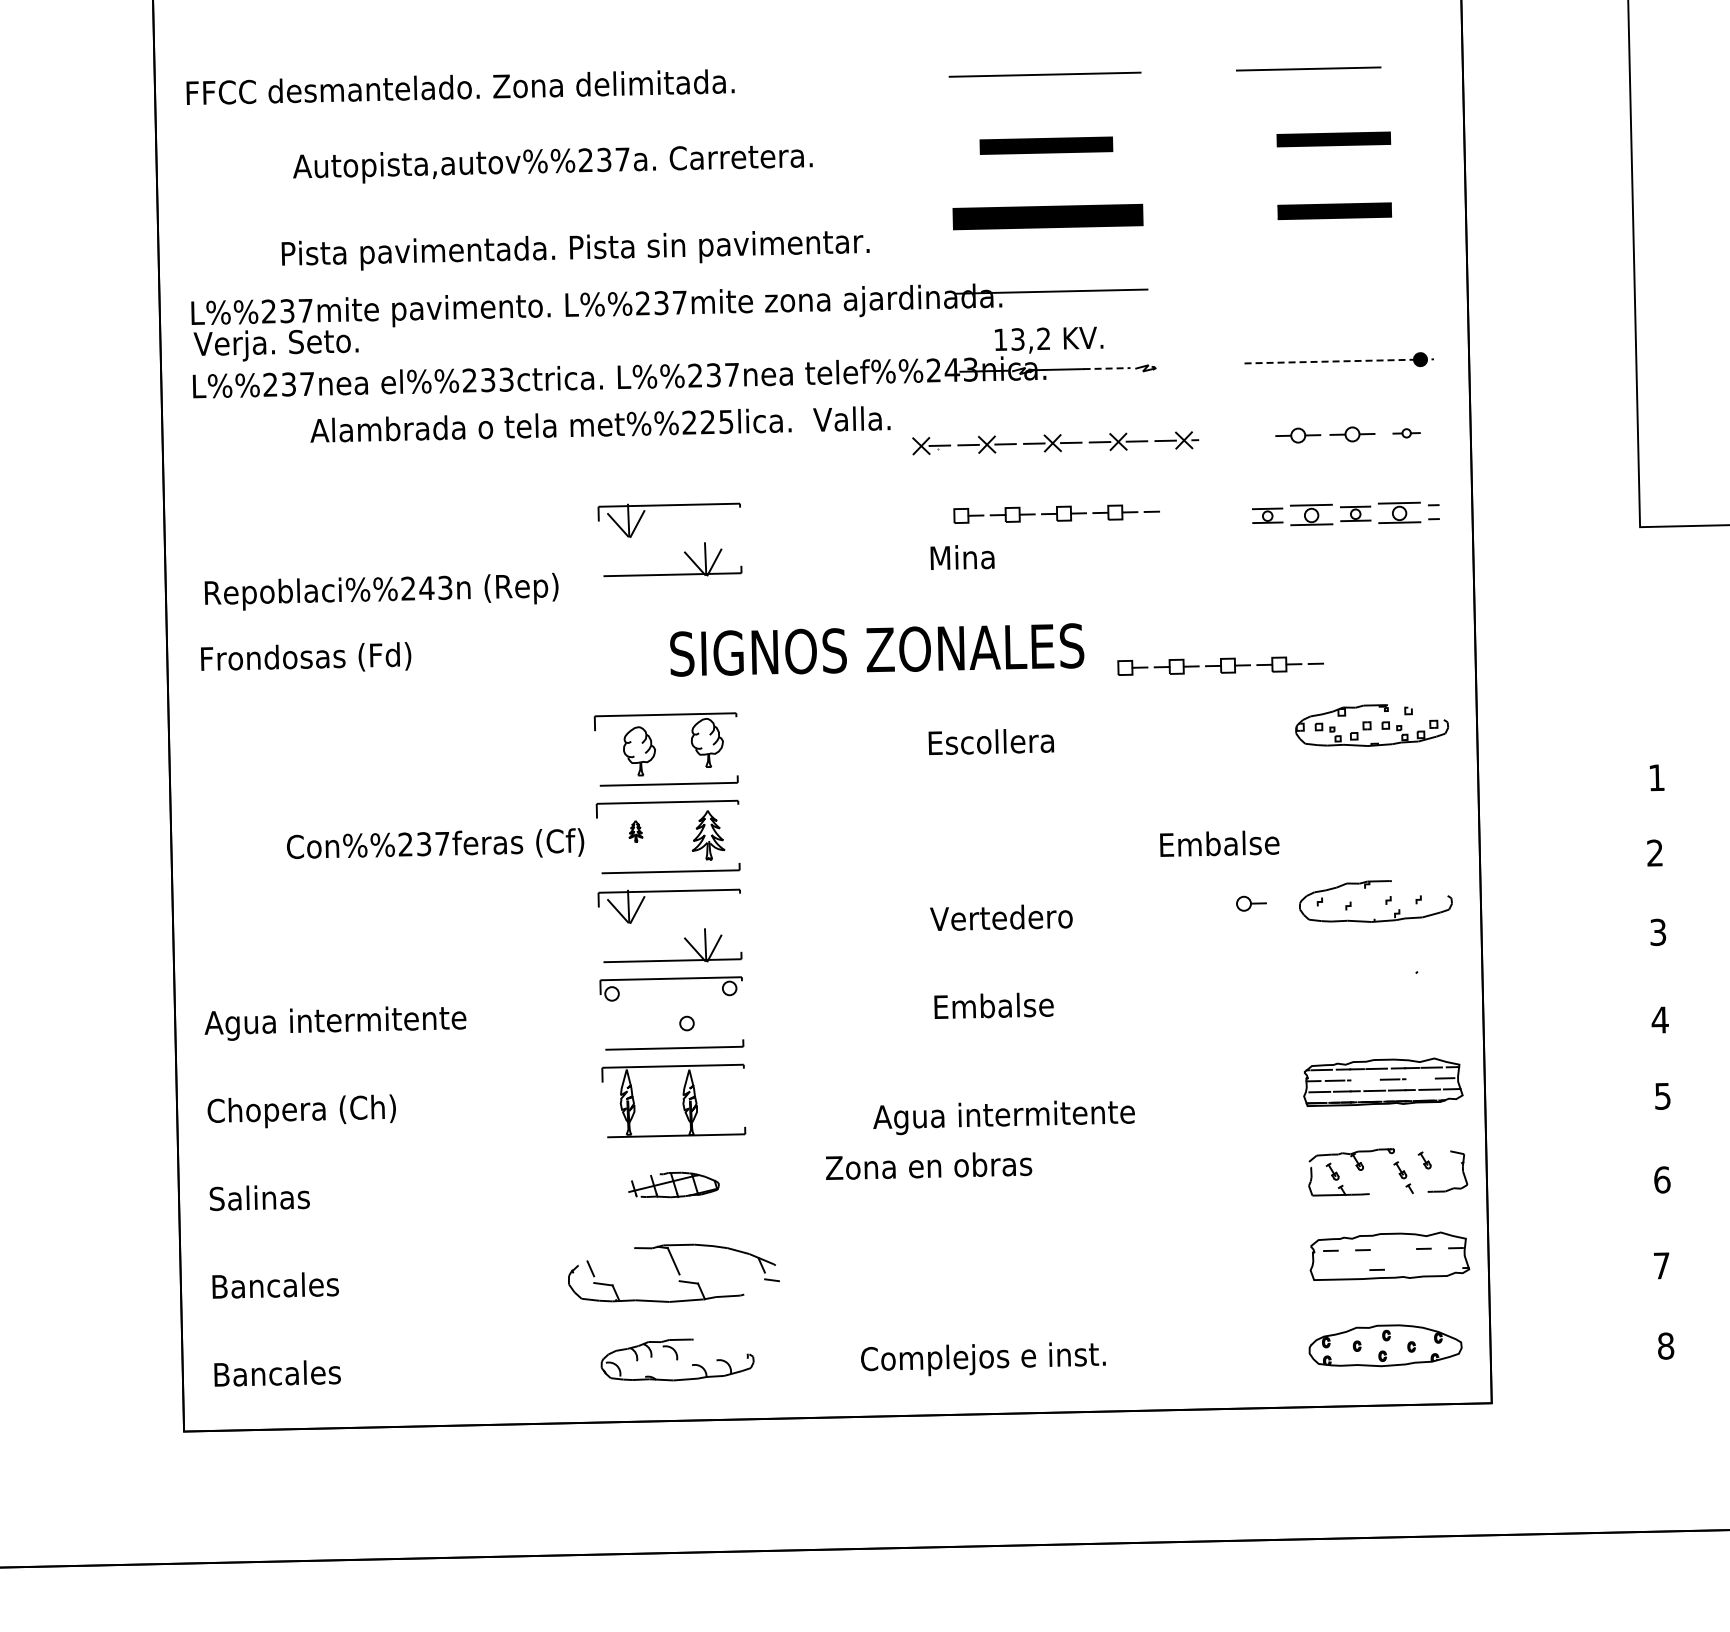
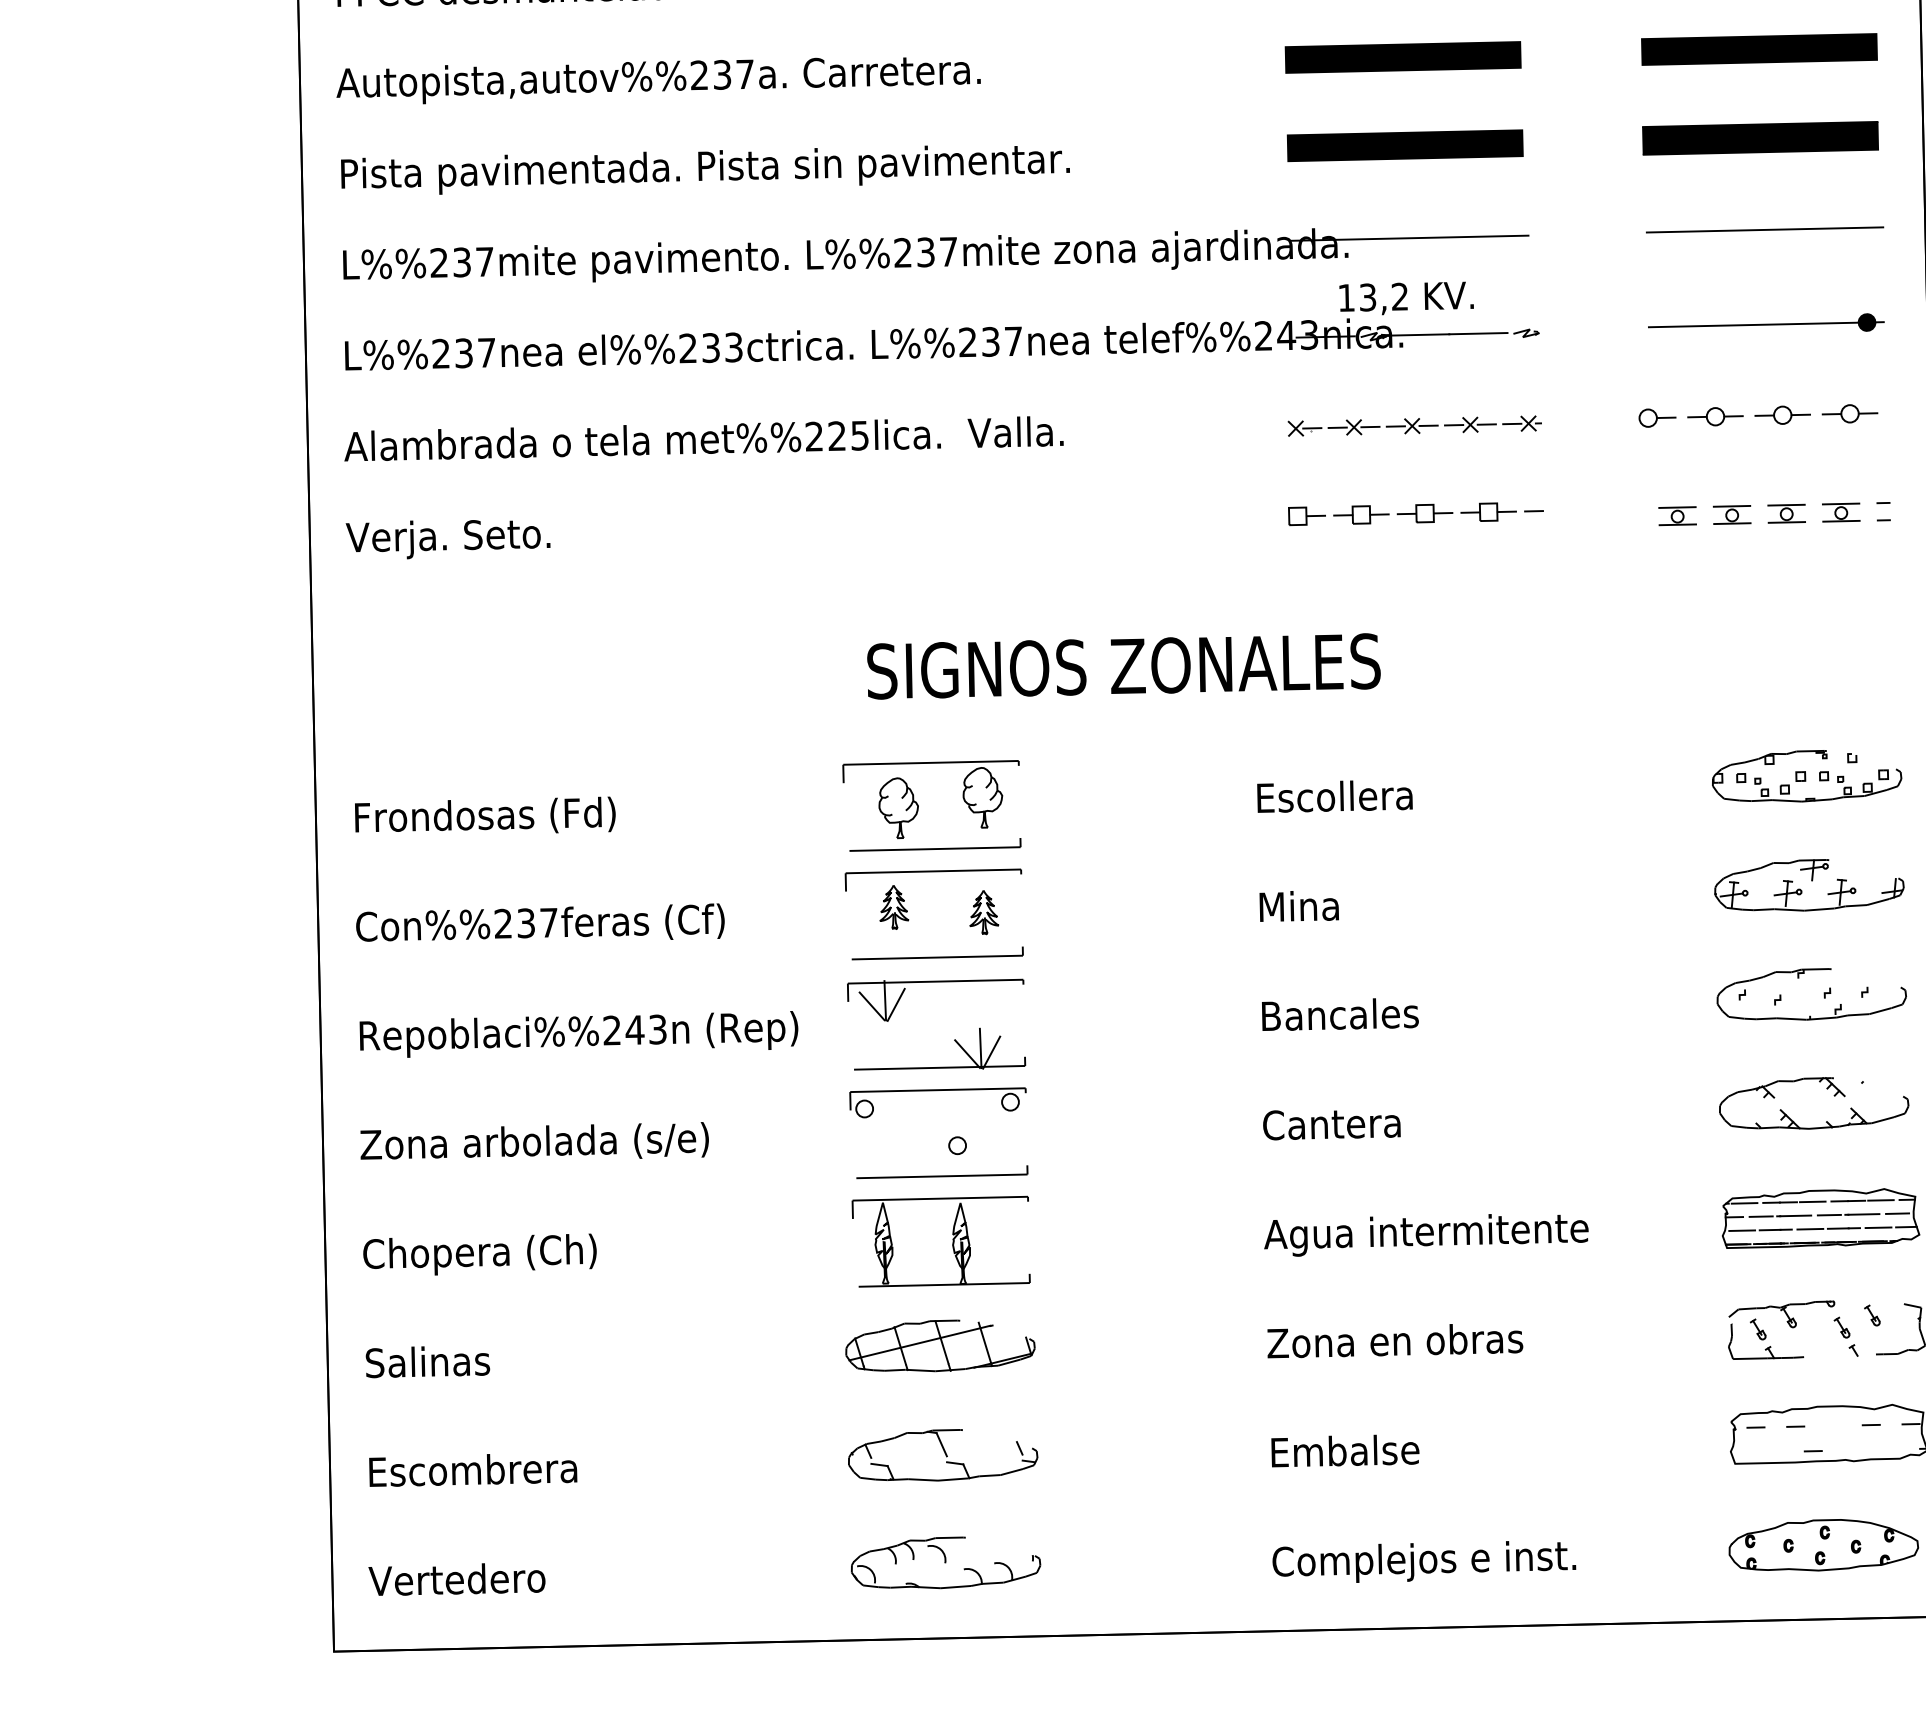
part: (1333, 139) -> (1759, 49), size x1.67
part: (1046, 145) -> (1403, 57), size x1.43
text: (552, 164) -> (658, 80), moved
part: (1334, 211) -> (1760, 138), size x1.67
text: (575, 250) -> (705, 169), moved
line: (1337, 284) -> (1764, 229), added
text: (275, 345) -> (447, 539), moved
line: (1339, 361) -> (1766, 324), dashed -> solid
line: (1107, 368) -> (1478, 333), dashed -> solid
text: (600, 424) -> (704, 438), moved
part: (1406, 433) -> (1849, 414), size x1.67
part: (1055, 442) -> (1414, 425), size x0.71
part: (1399, 512) -> (1841, 512), size x0.71
part: (1311, 514) -> (1731, 514), size x0.71
part: (684, 551) -> (954, 560), removed
text: (962, 557) -> (1299, 906), moved
text: (381, 591) -> (578, 1034), moved
text: (877, 649) -> (1124, 665), moved
text: (306, 656) -> (485, 814), moved
part: (1220, 665) -> (1619, 701), removed
part: (1373, 813) -> (1808, 885), added
part: (635, 831) -> (893, 907), size x1.67
part: (708, 835) -> (984, 912), size x0.71
text: (435, 843) -> (540, 922), moved
text: (1219, 843) -> (1345, 1450), moved
part: (1251, 903) -> (1657, 417), moved
text: (1001, 917) -> (1347, 1014), Vertedero -> Bancales
part: (1388, 978) -> (1827, 1089), added
text: (993, 1005) -> (1337, 1123), Embalse -> Cantera
text: (345, 1022) -> (534, 1144), Agua intermitente -> Zona arbolada (s/e)
line: (1417, 1078) -> (1863, 1213), added
line: (1362, 1079) -> (1795, 1215), added
text: (1003, 1117) -> (1425, 1234), moved
text: (929, 1165) -> (1395, 1340), moved
part: (673, 1184) -> (940, 1345), size x1.67
part: (675, 1272) -> (943, 1454), size x0.71
text: (300, 1285) -> (478, 1470), Bancales -> Escombrera
text: (983, 1359) -> (1424, 1562), moved
text: (282, 1373) -> (456, 1579), Bancales -> Vertedero

